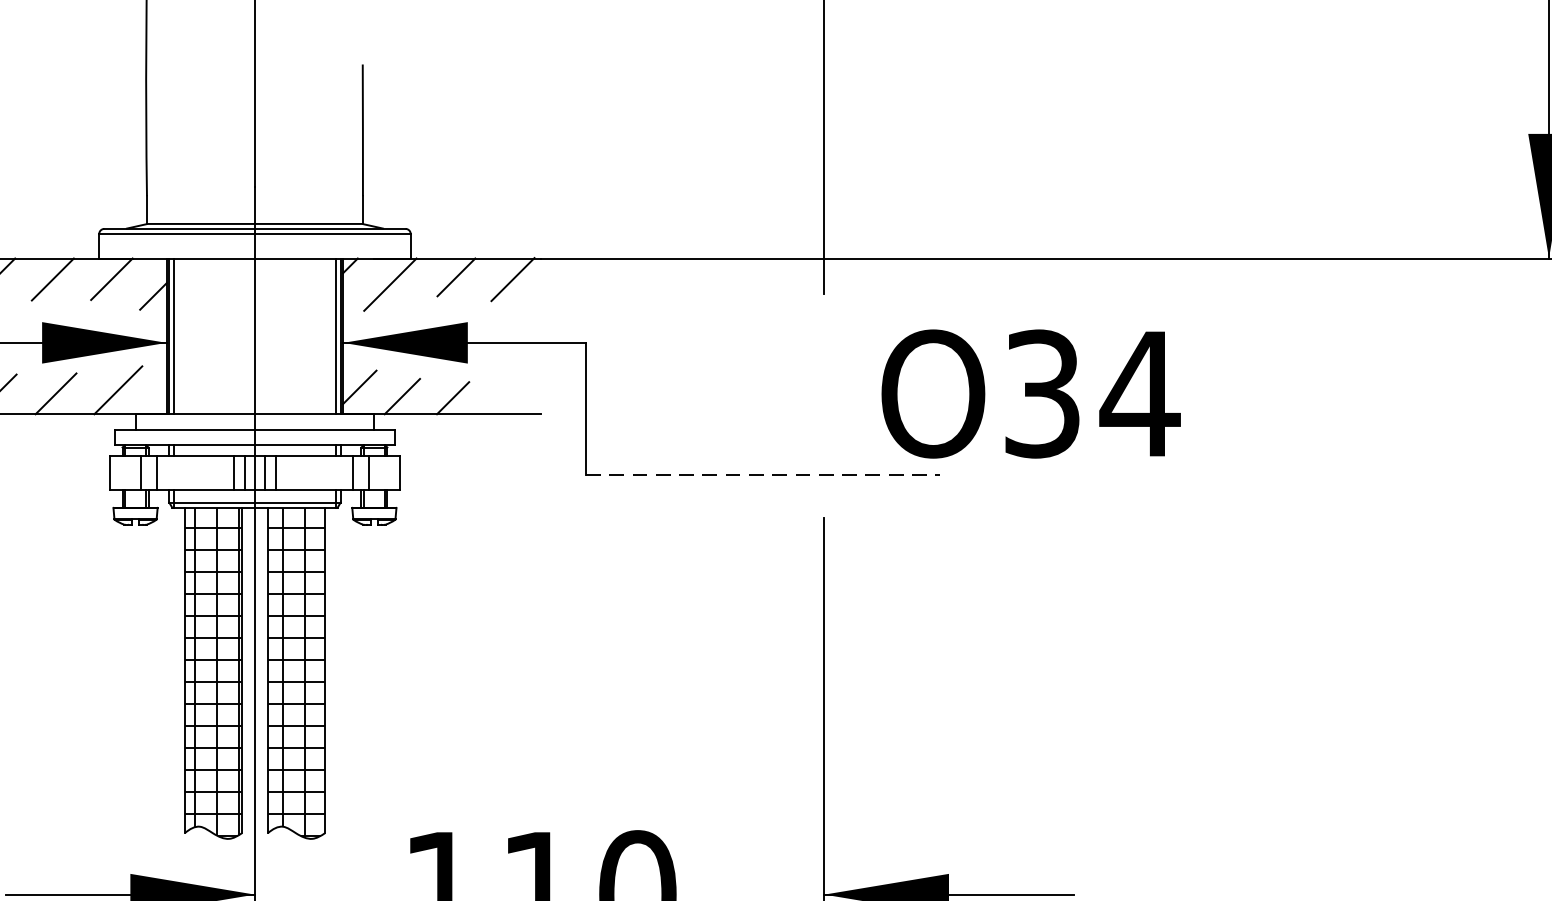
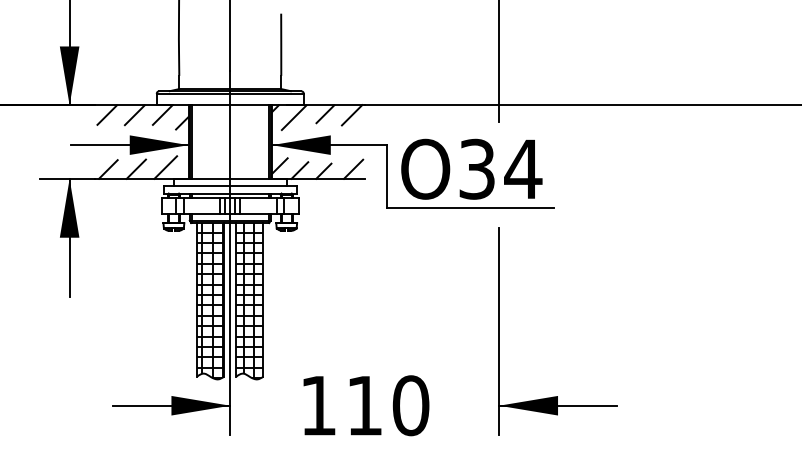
line: (515, 392) -> (353, 168), added
text: (1030, 392) -> (471, 168), moved
line: (763, 474) -> (470, 207), dashed -> solid

